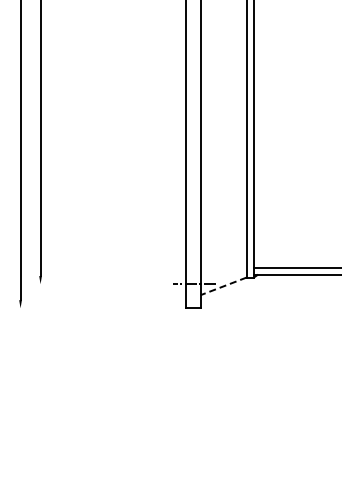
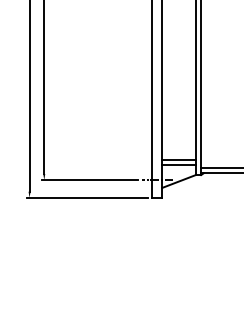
line: (223, 256) -> (178, 159), added
line: (223, 263) -> (178, 164), added
line: (102, 284) -> (89, 180), added
line: (223, 286) -> (178, 181), dashed -> solid
line: (99, 308) -> (87, 197), added

